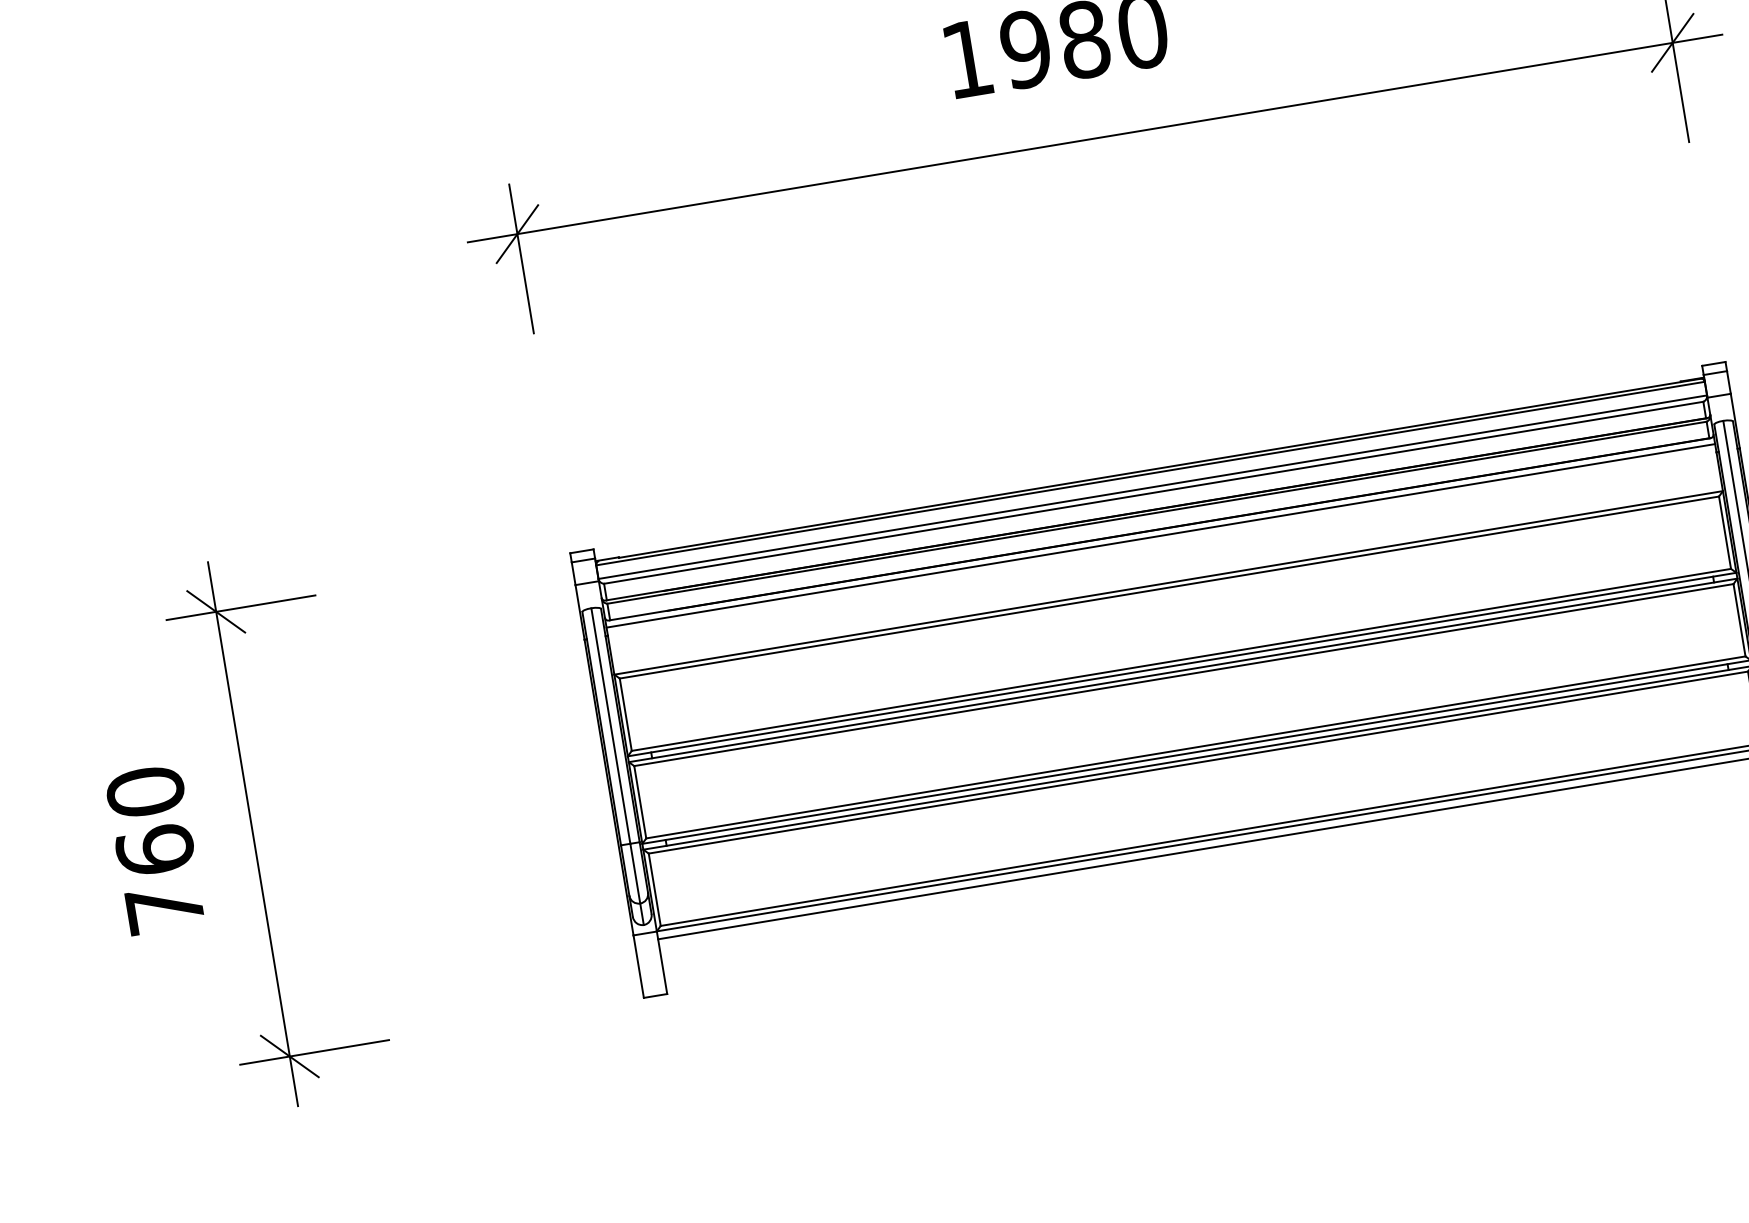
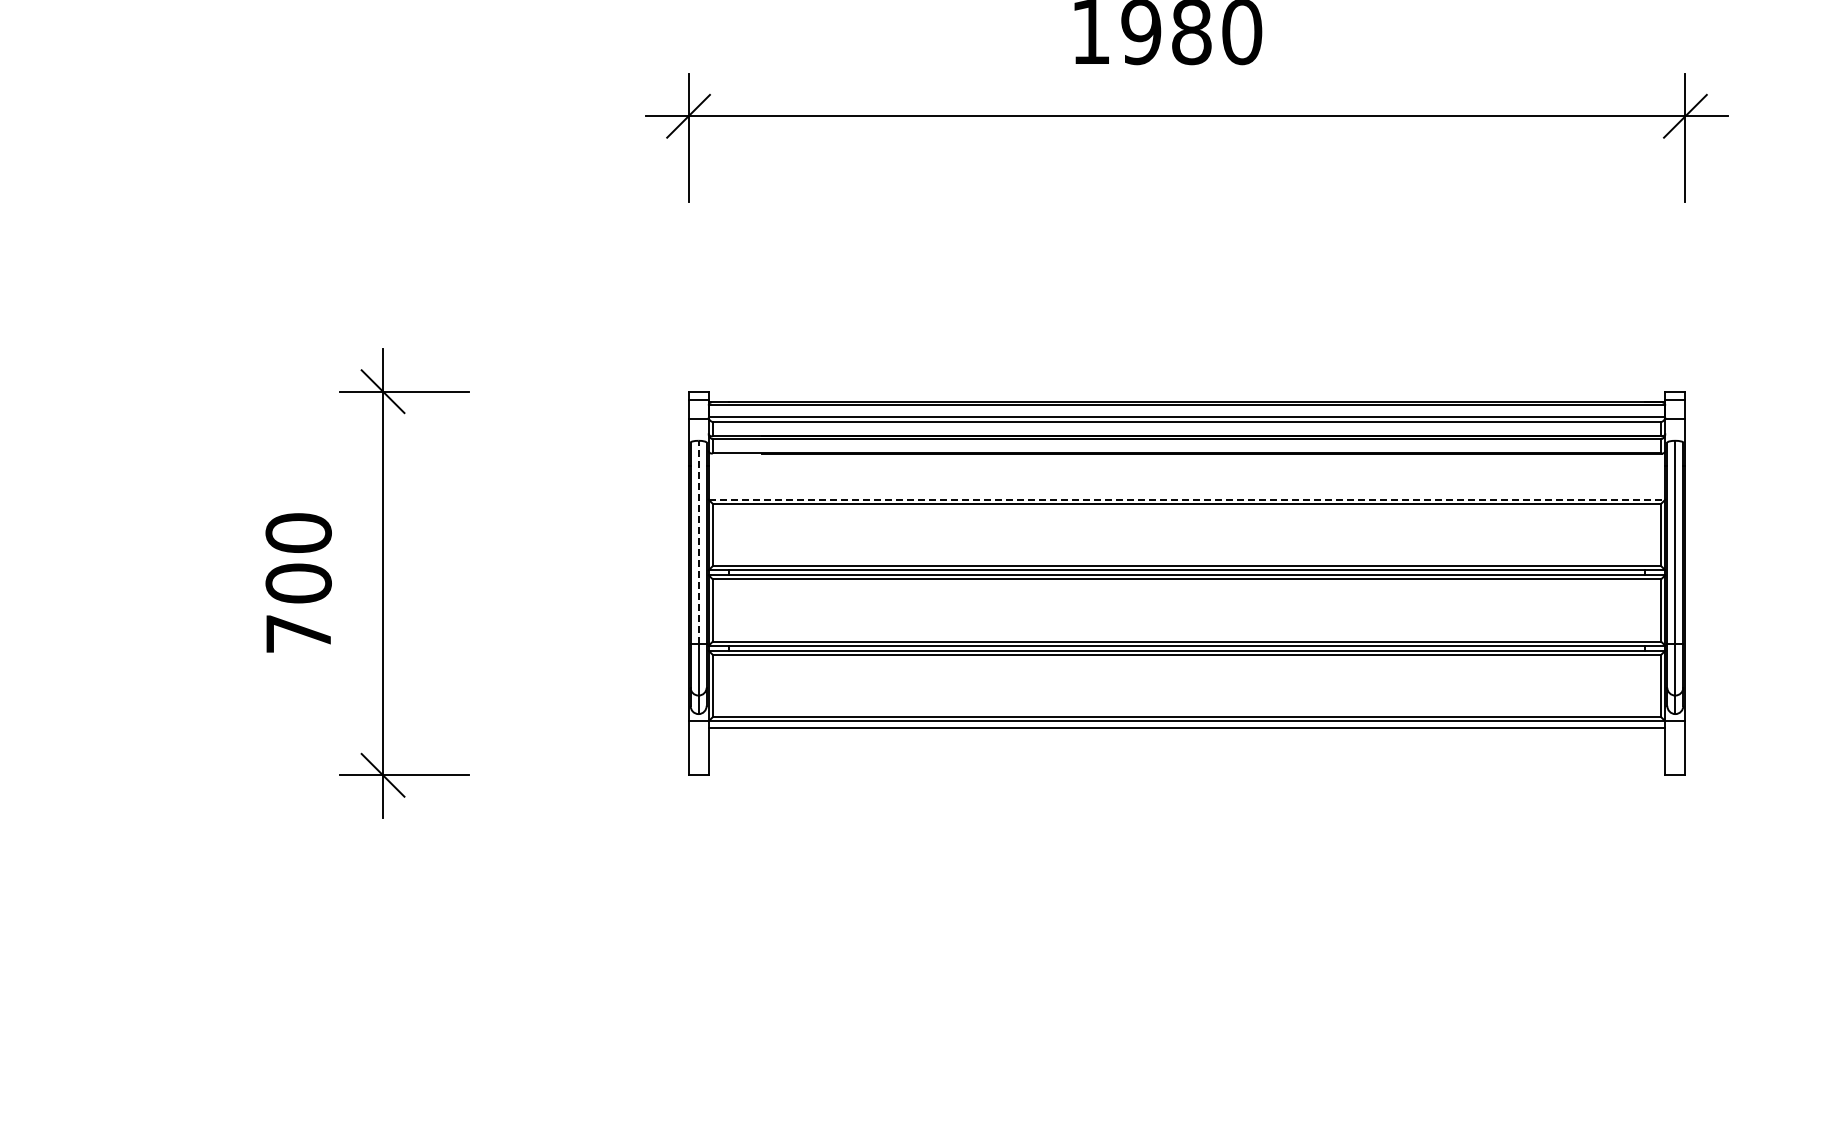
line: (1160, 536) -> (1186, 459), removed
line: (1169, 582) -> (1187, 499), solid -> dashed
line: (610, 726) -> (698, 542), solid -> dashed
text: (155, 850) -> (298, 583), 760 -> 700

